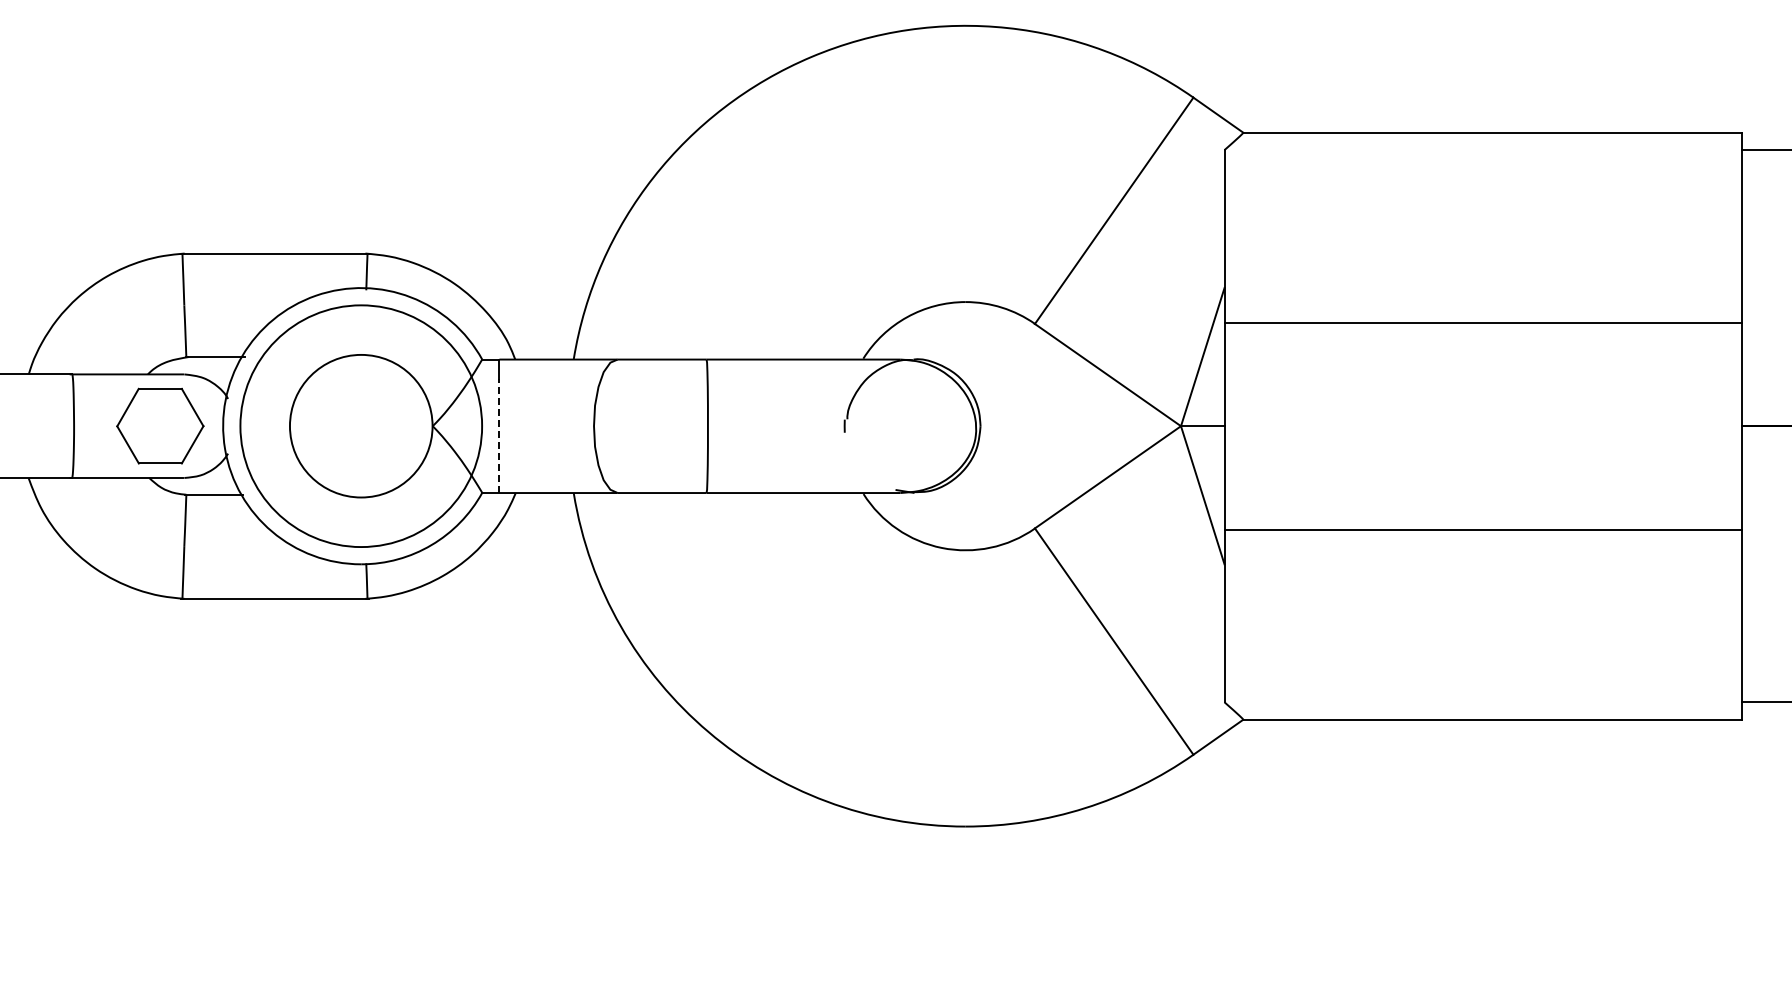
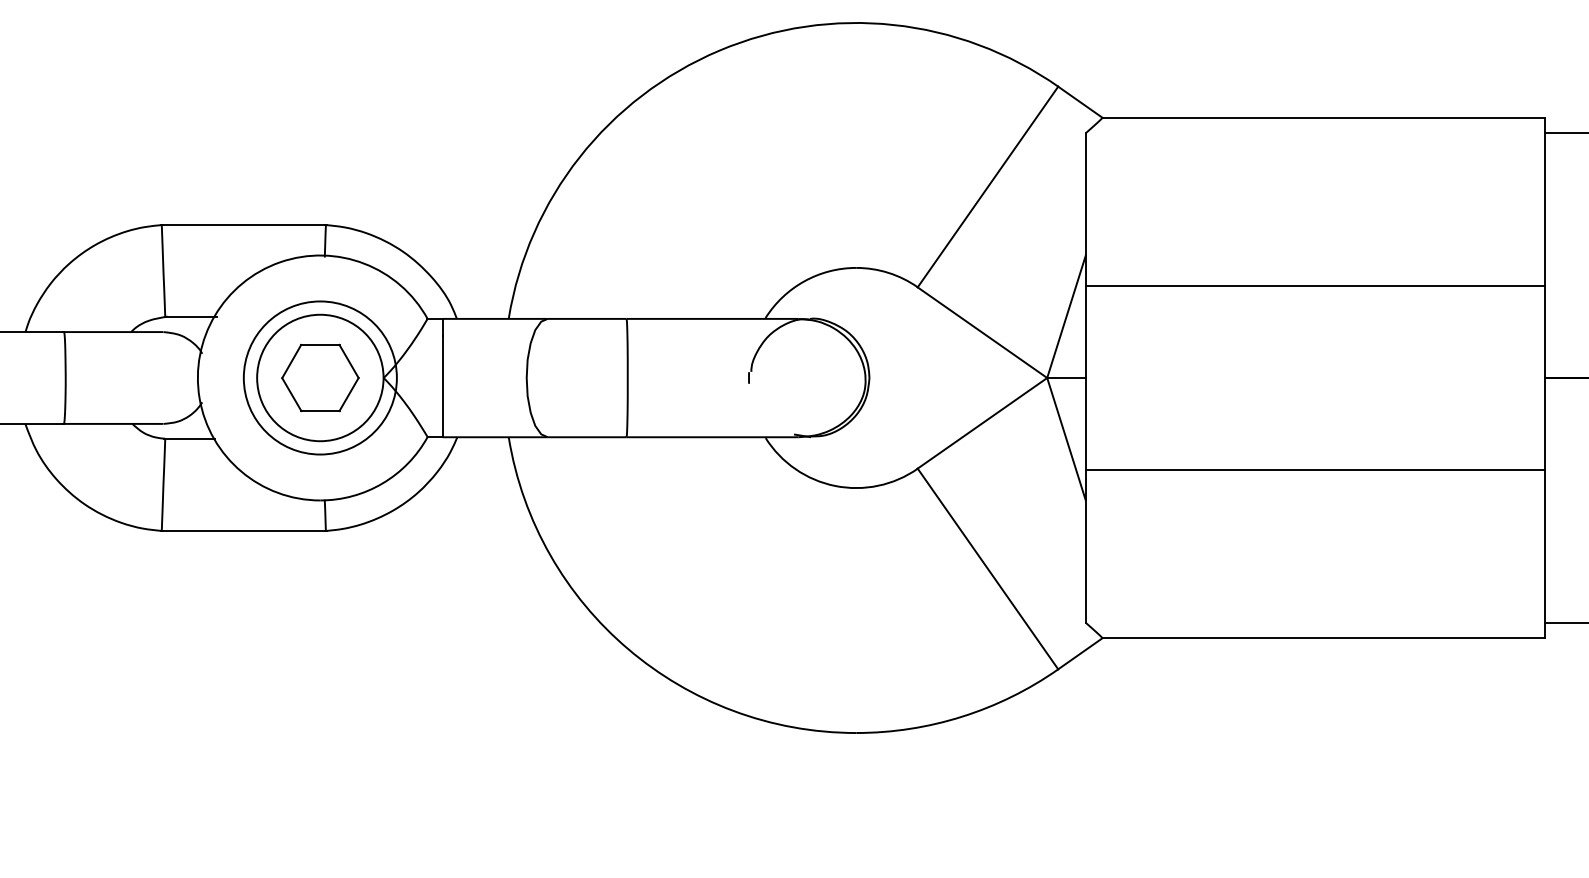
part: (160, 425) -> (320, 377), moved
circle: (360, 425) -> (319, 377), size x0.71
line: (499, 436) -> (442, 387), dashed -> solid

